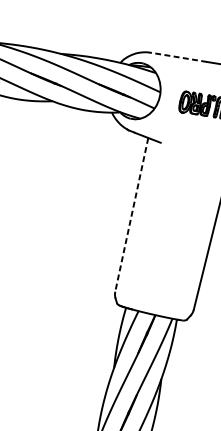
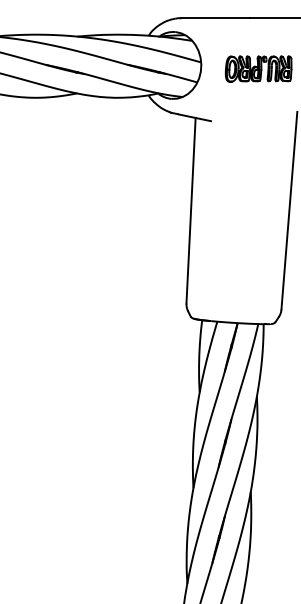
line: (177, 57) -> (214, 18), dashed -> solid
line: (132, 214) -> (191, 210), dashed -> solid

